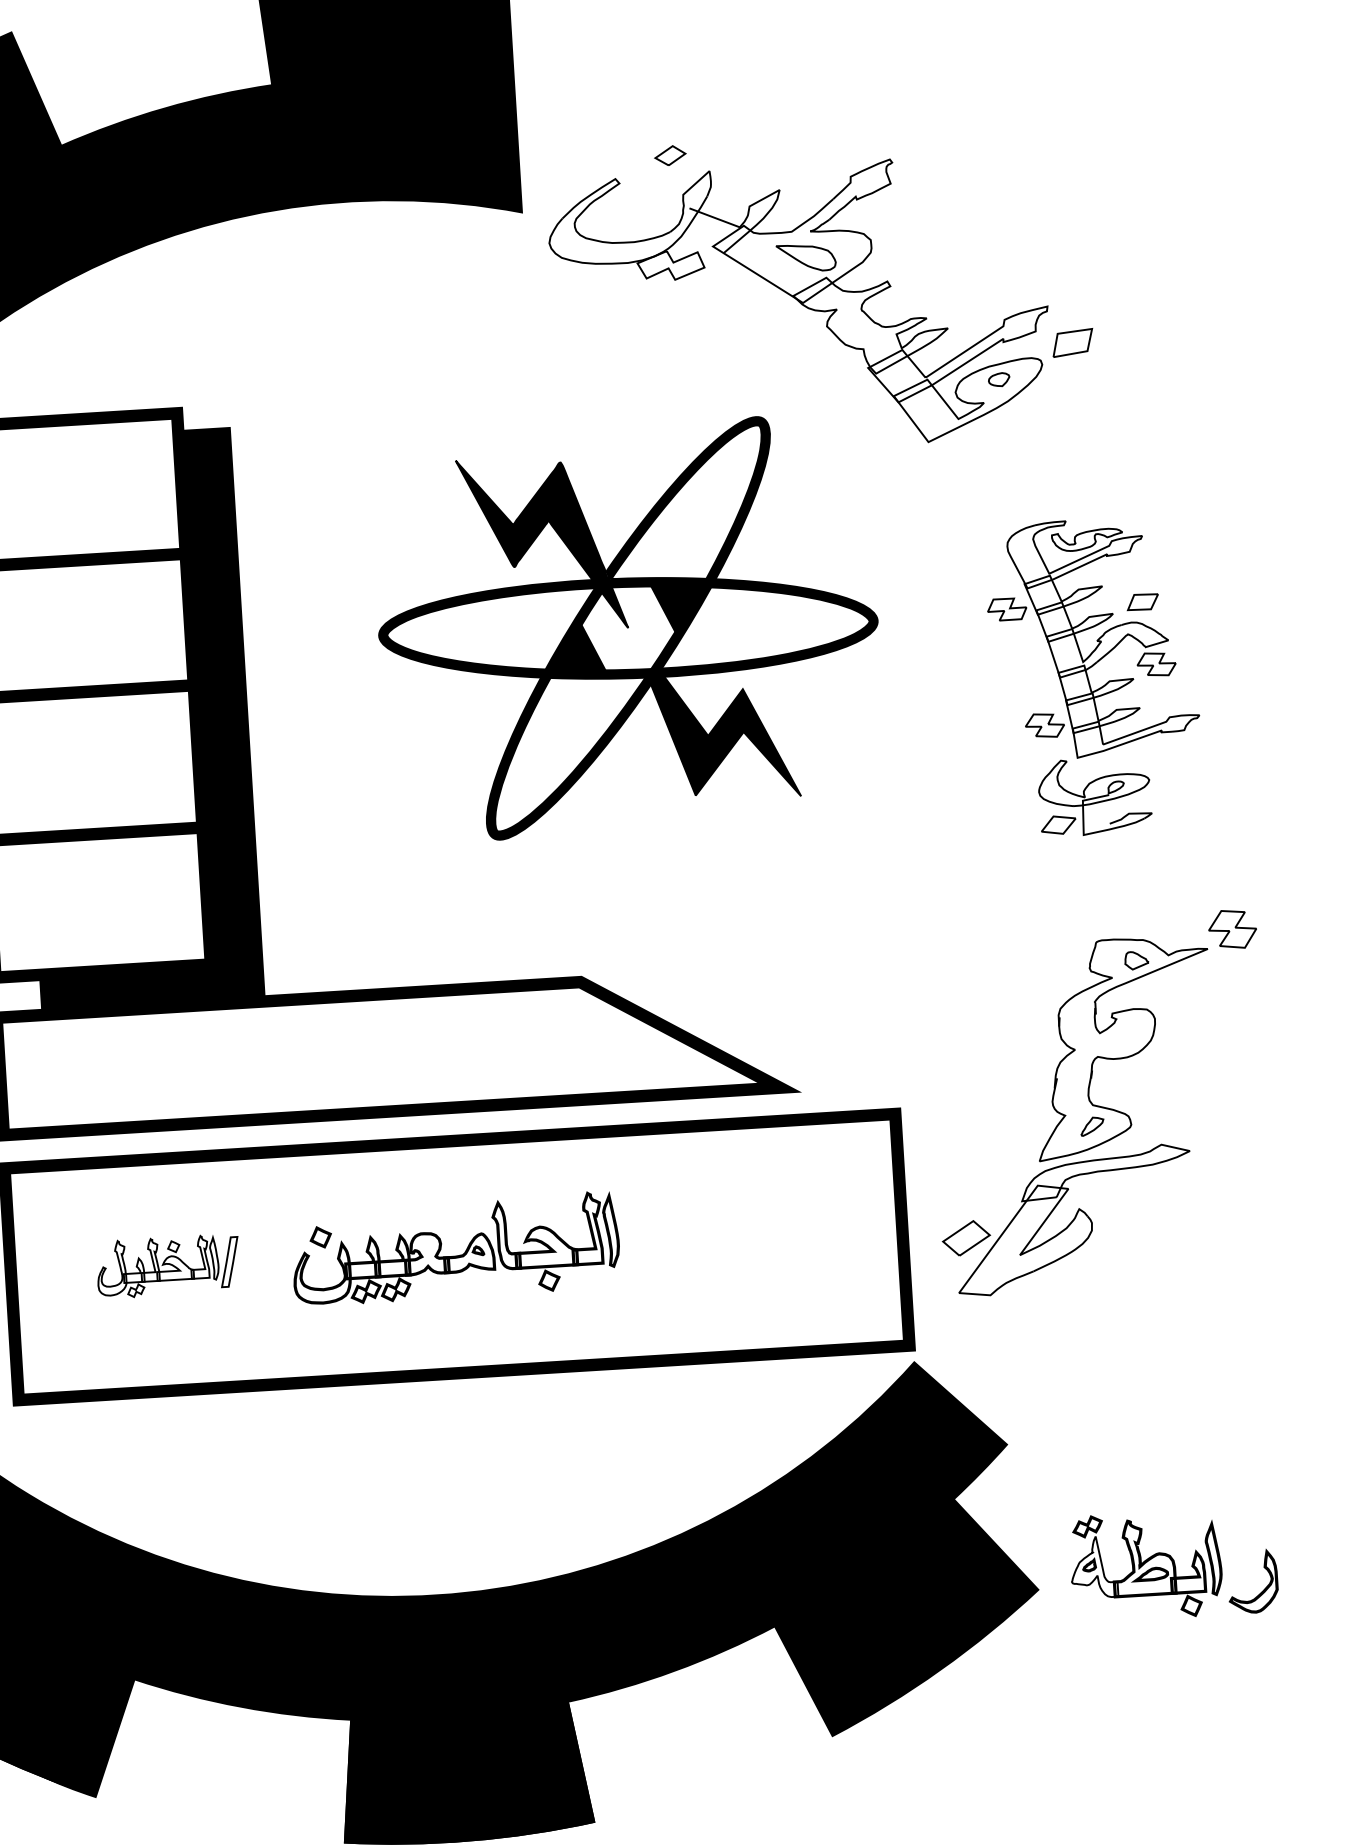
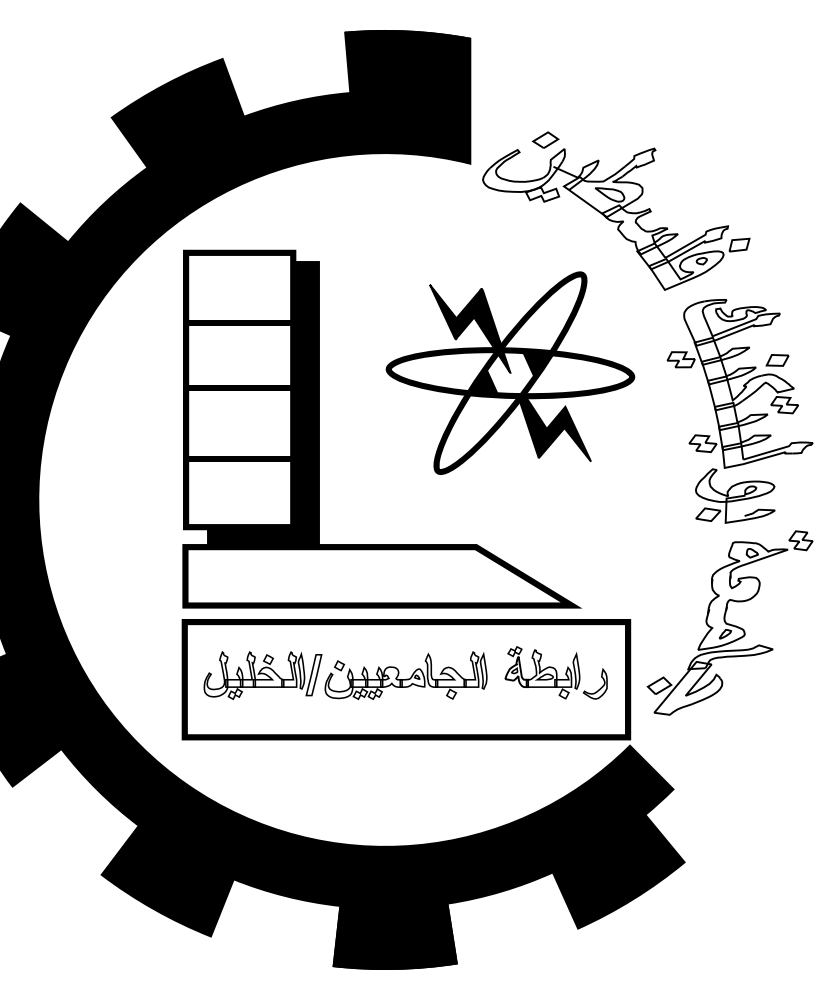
part: (670, 154) -> (545, 139), size x1.67
part: (1093, 677) -> (739, 411), size x1.43
part: (167, 1266) -> (262, 675), size x1.67
part: (1171, 1563) -> (555, 672), moved

